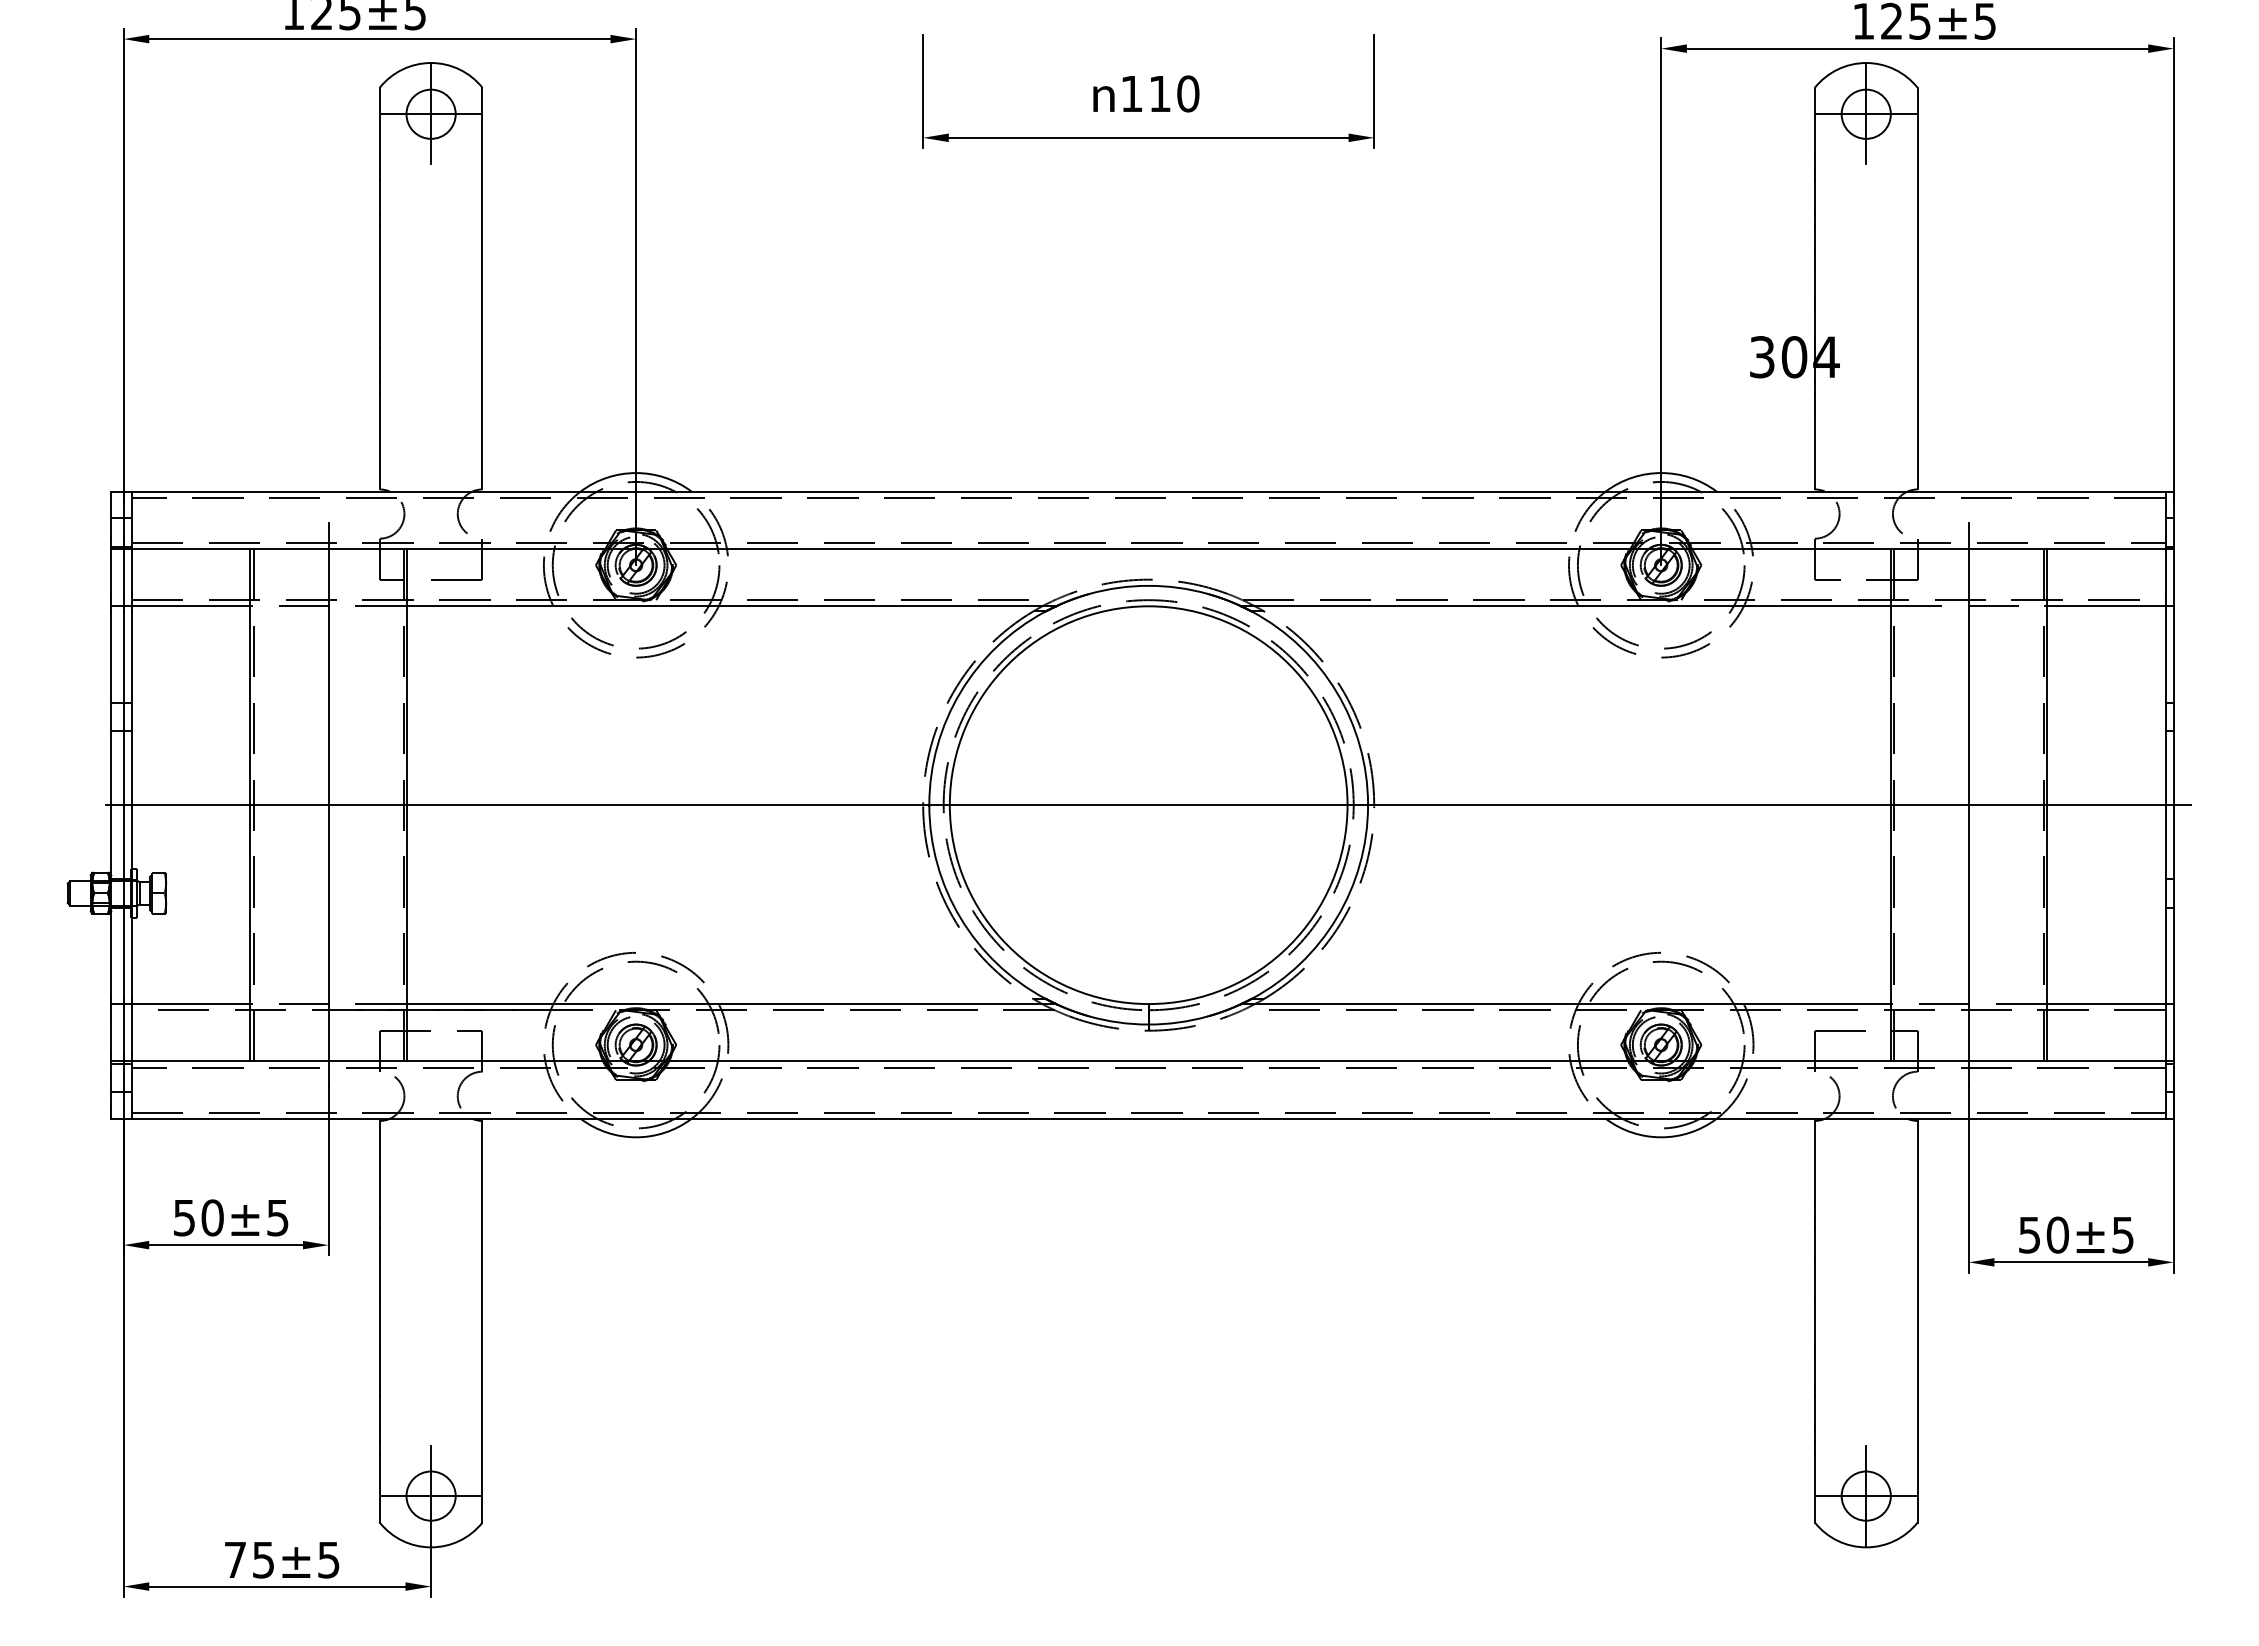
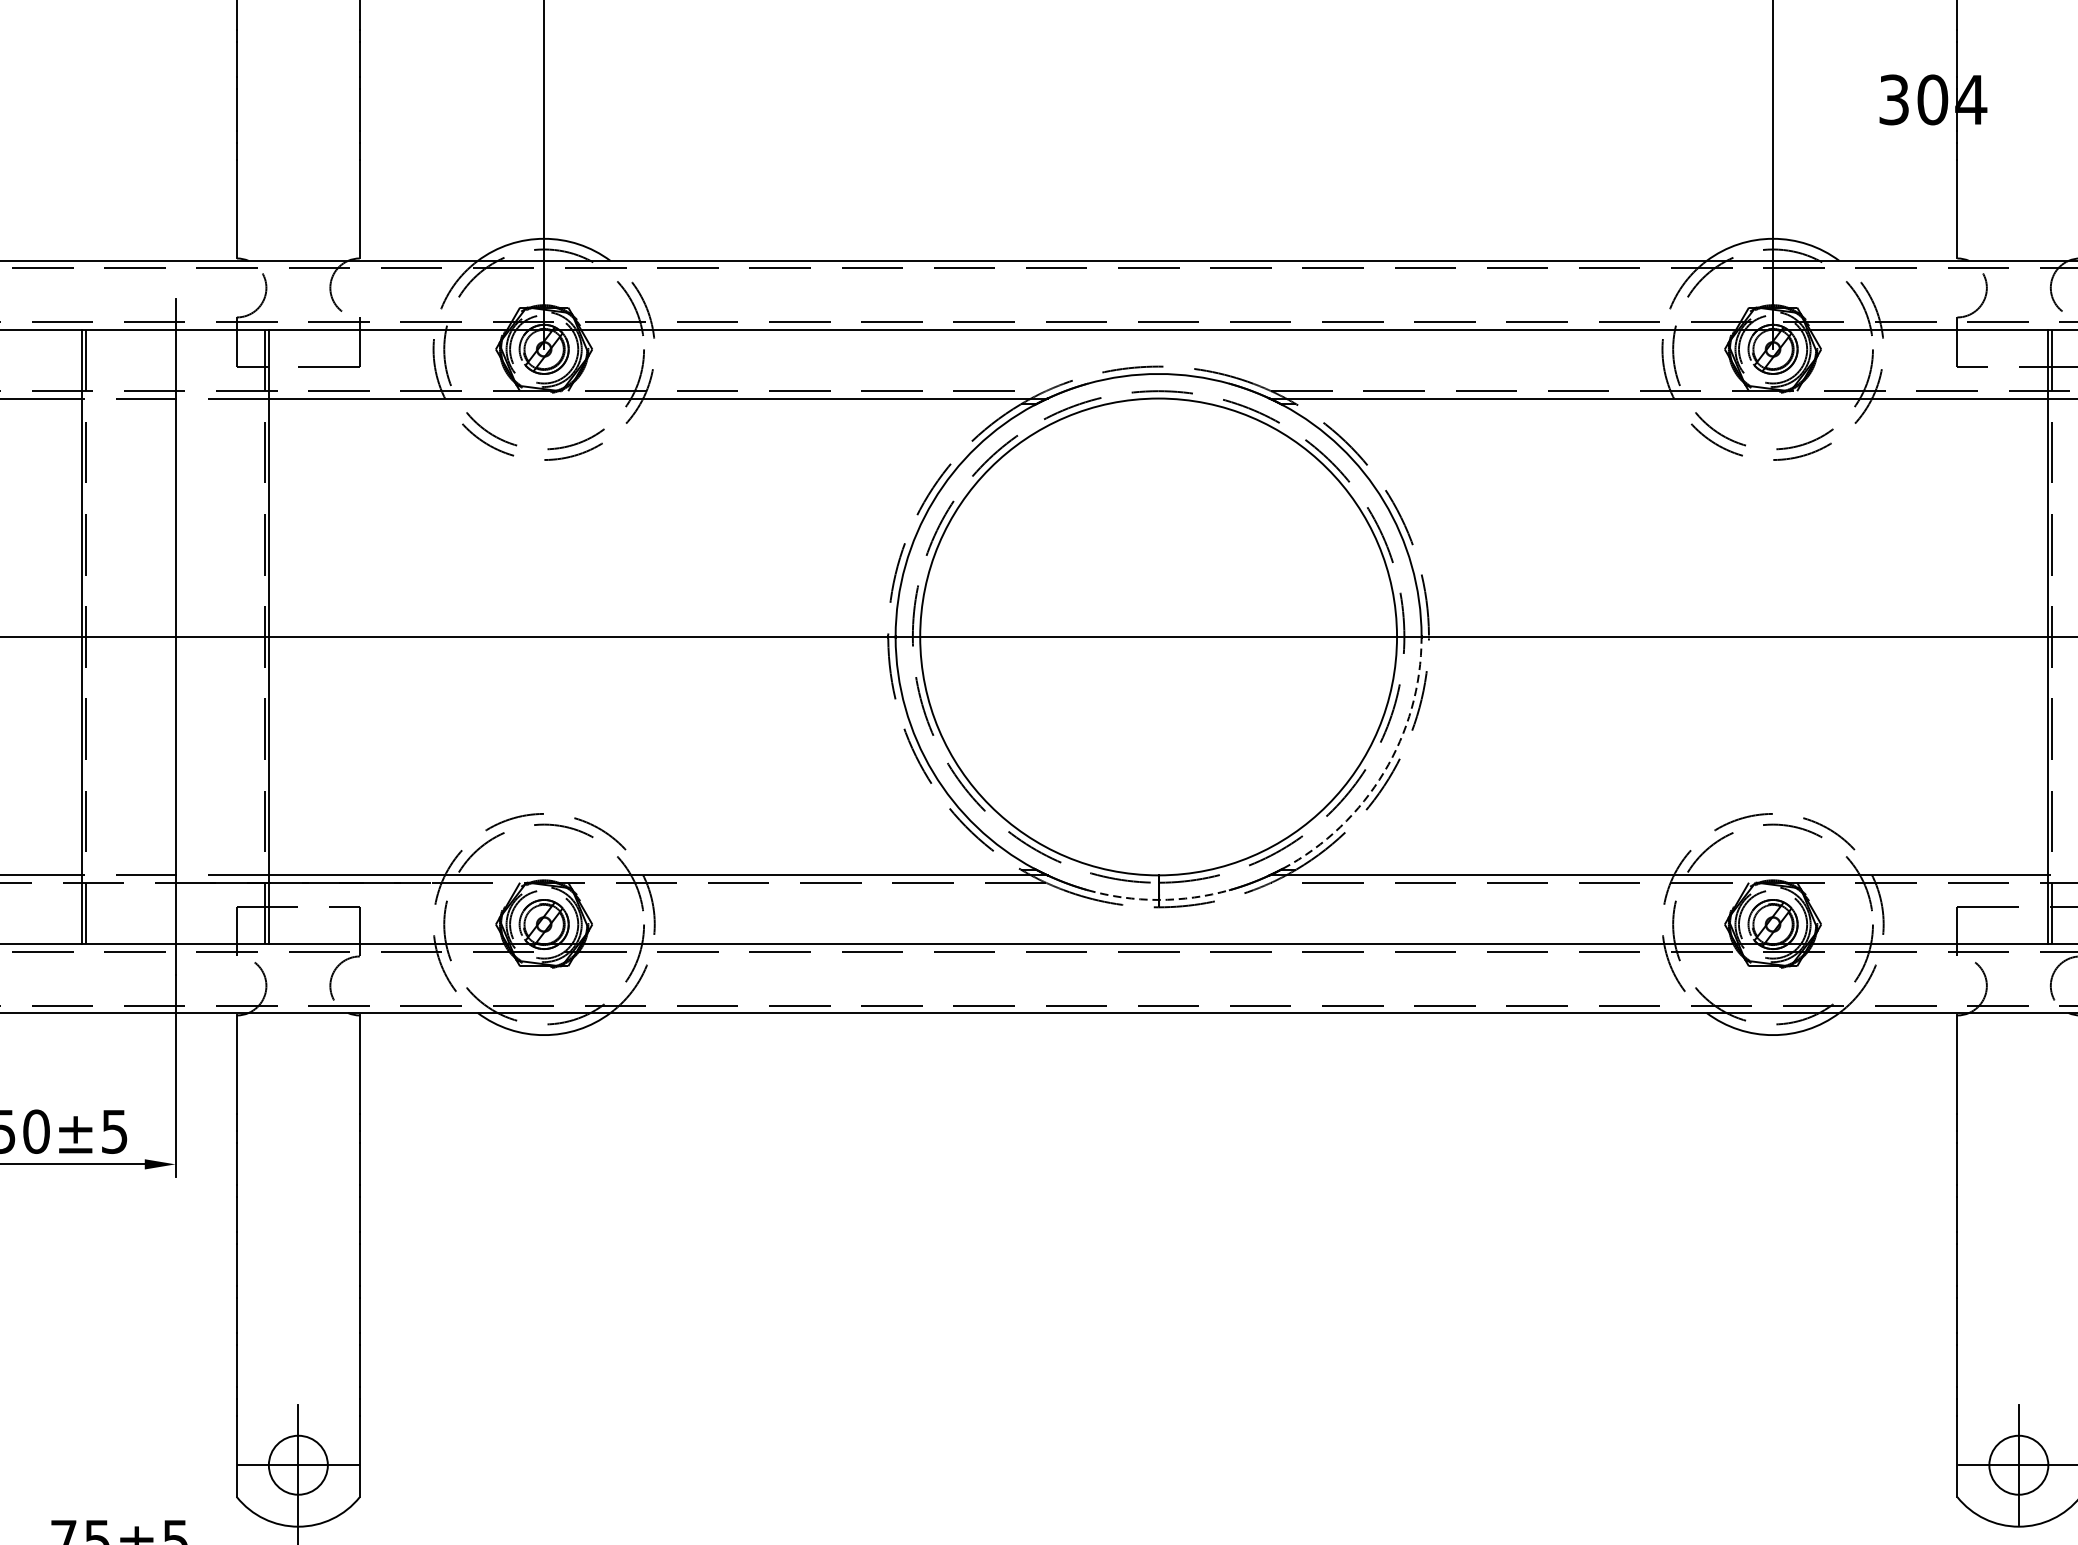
arc: (1336, 918) -> (1383, 772), solid -> dashed
arc: (1148, 1024) -> (1158, 899), solid -> dashed

